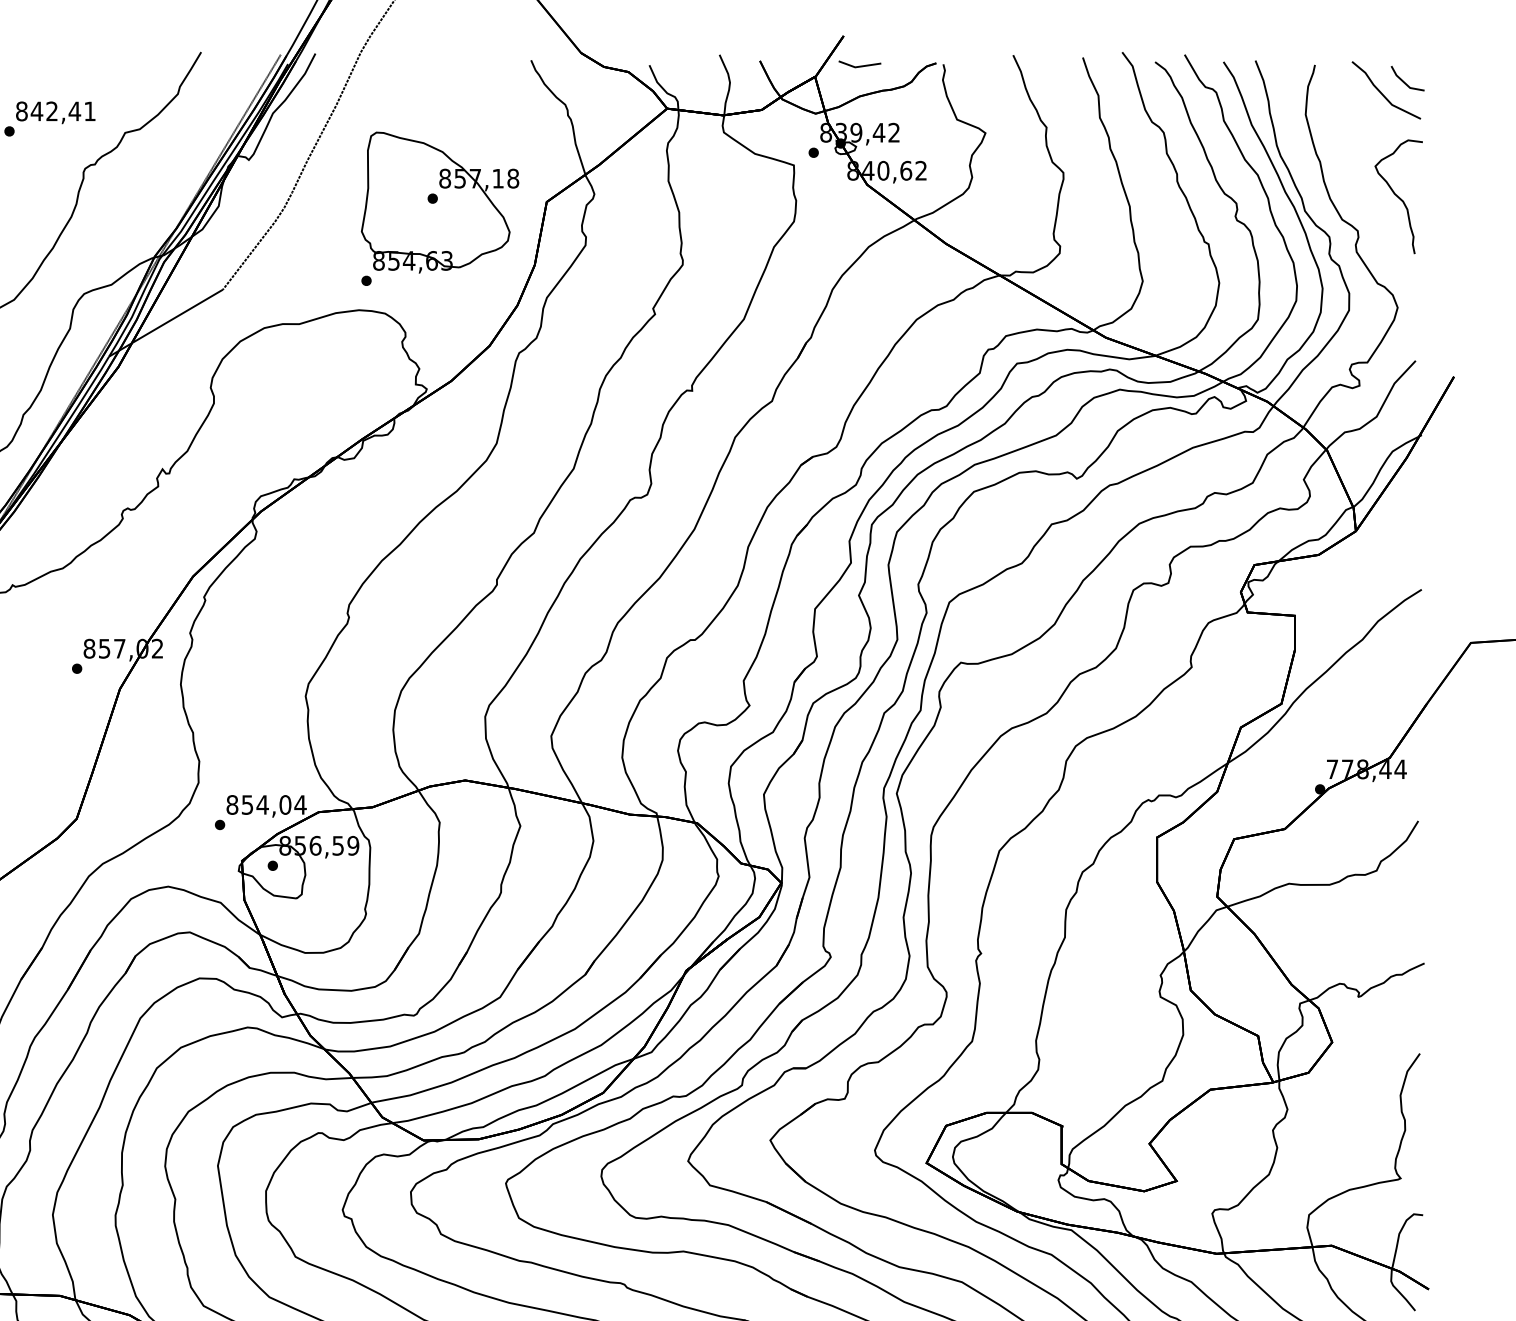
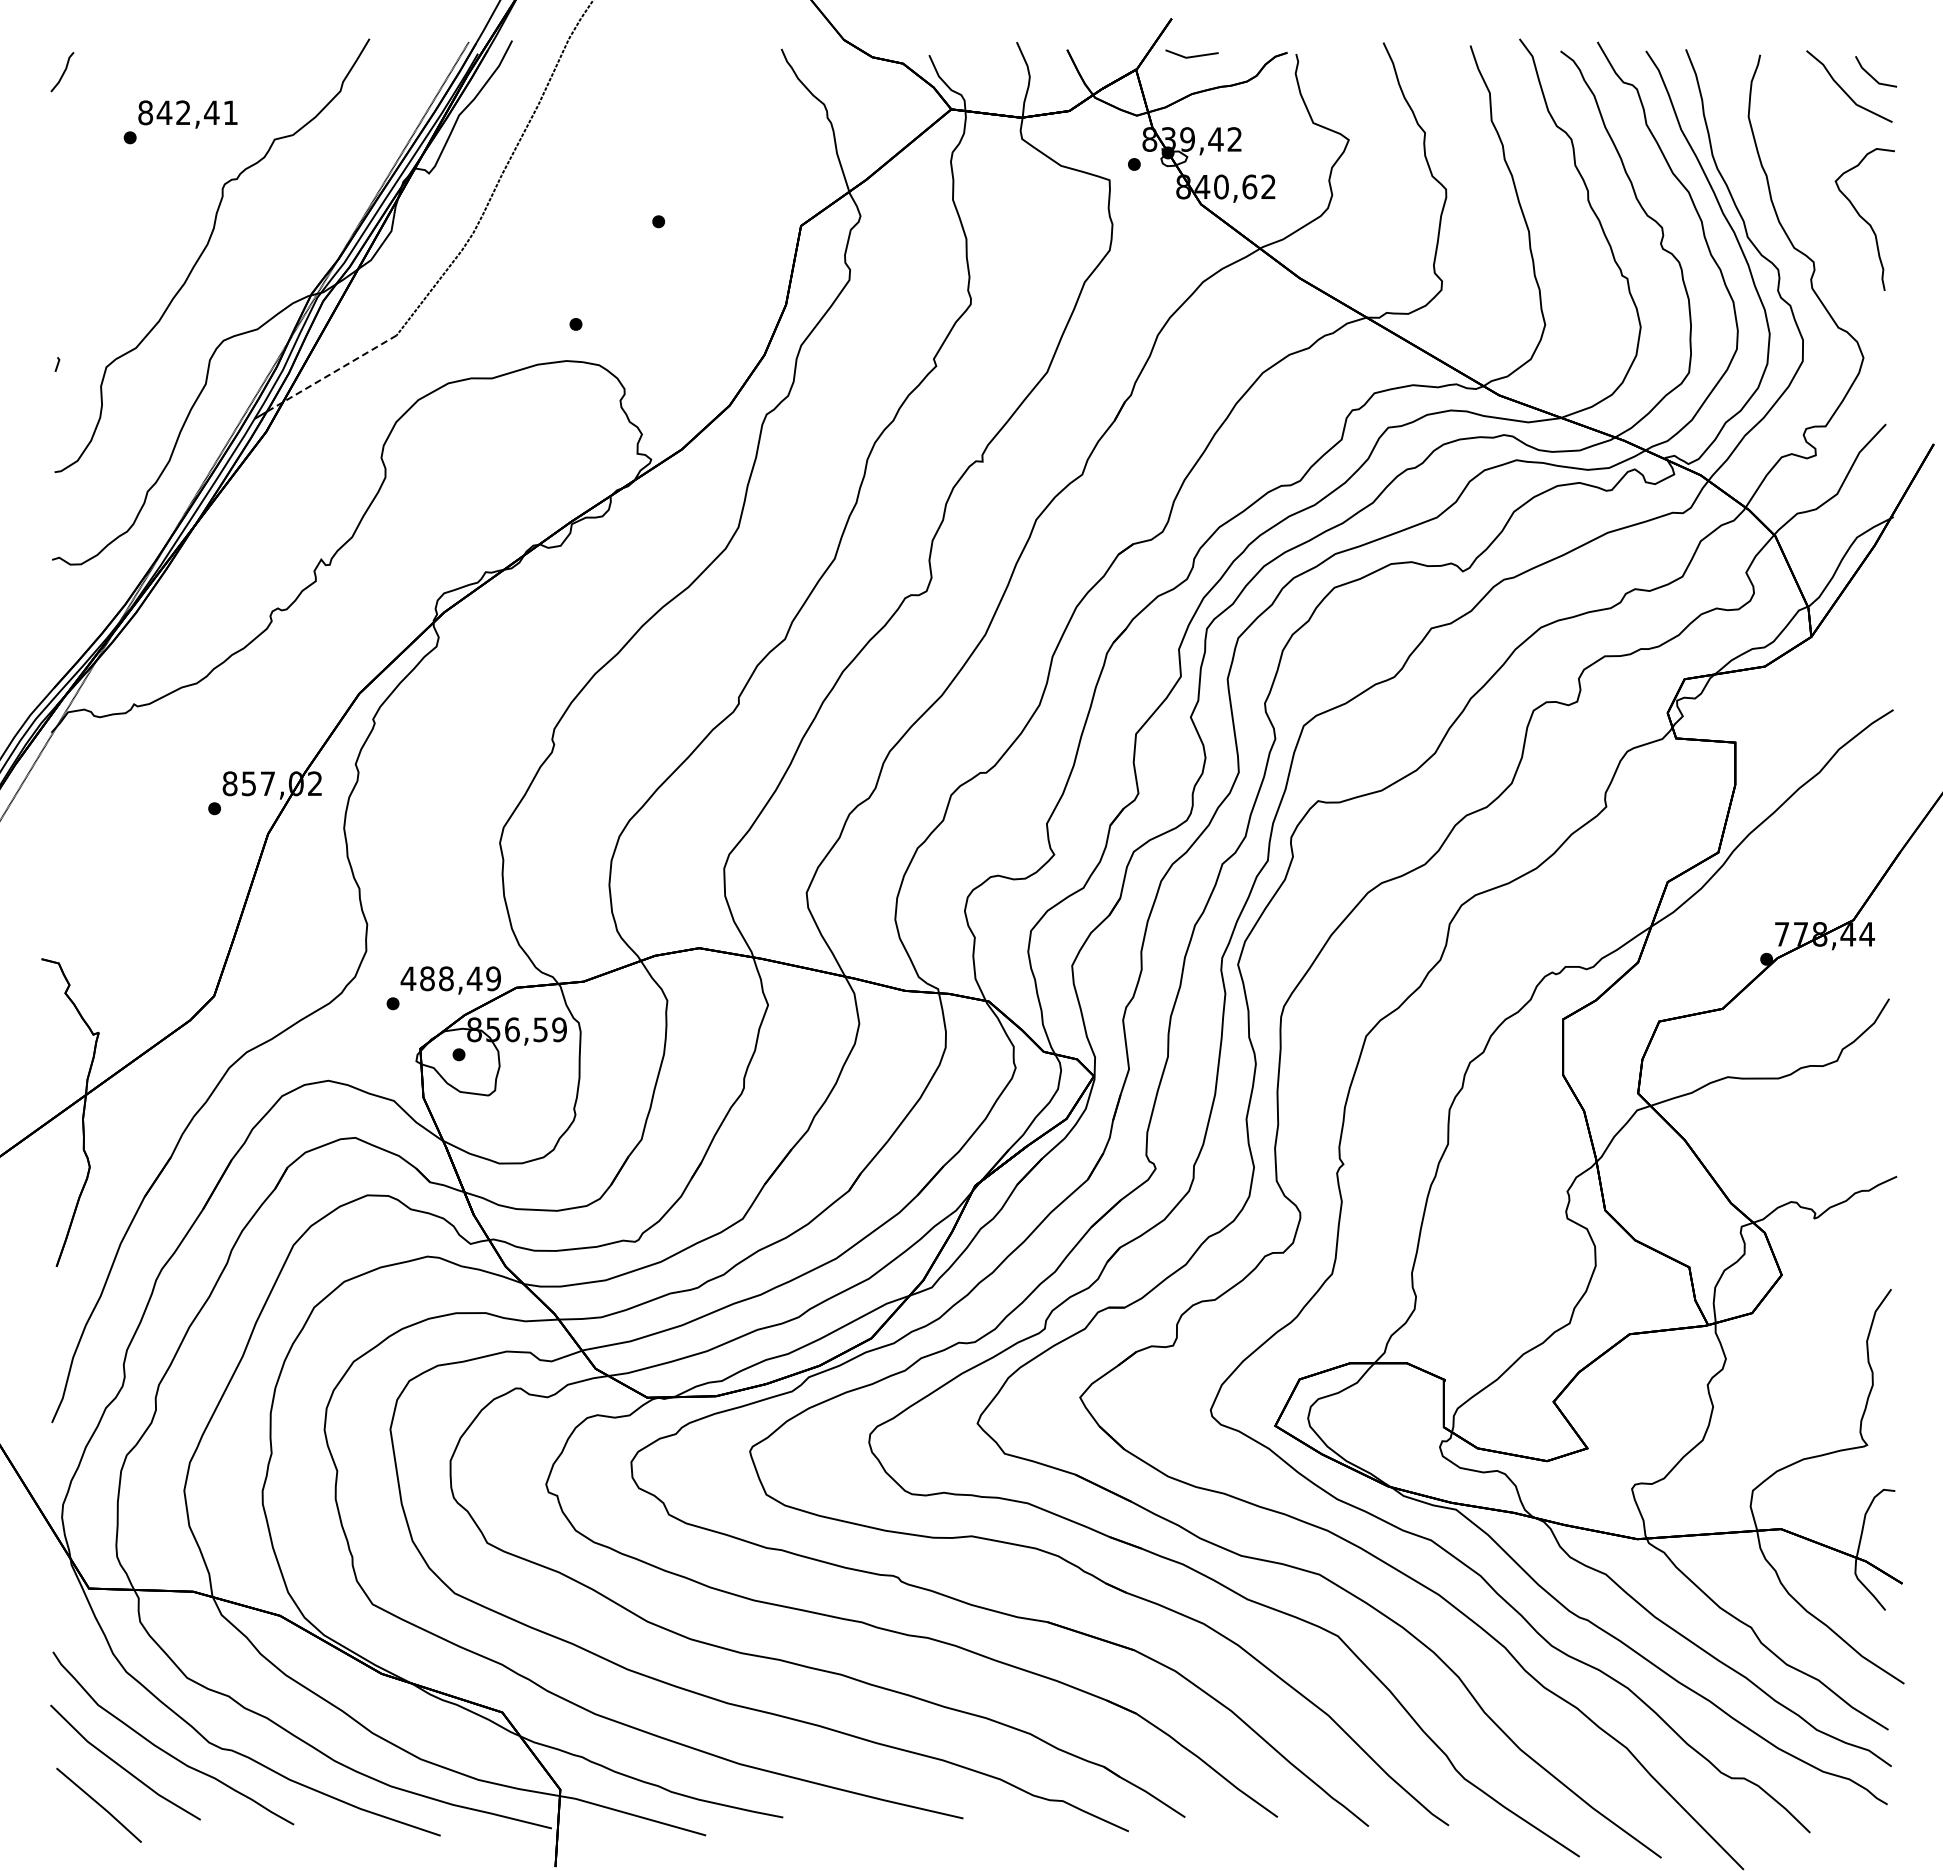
part: (439, 202) -> (667, 226), removed
line: (170, 320) -> (331, 373), solid -> dashed
text: (266, 804) -> (450, 978), 854,04 -> 488,49

